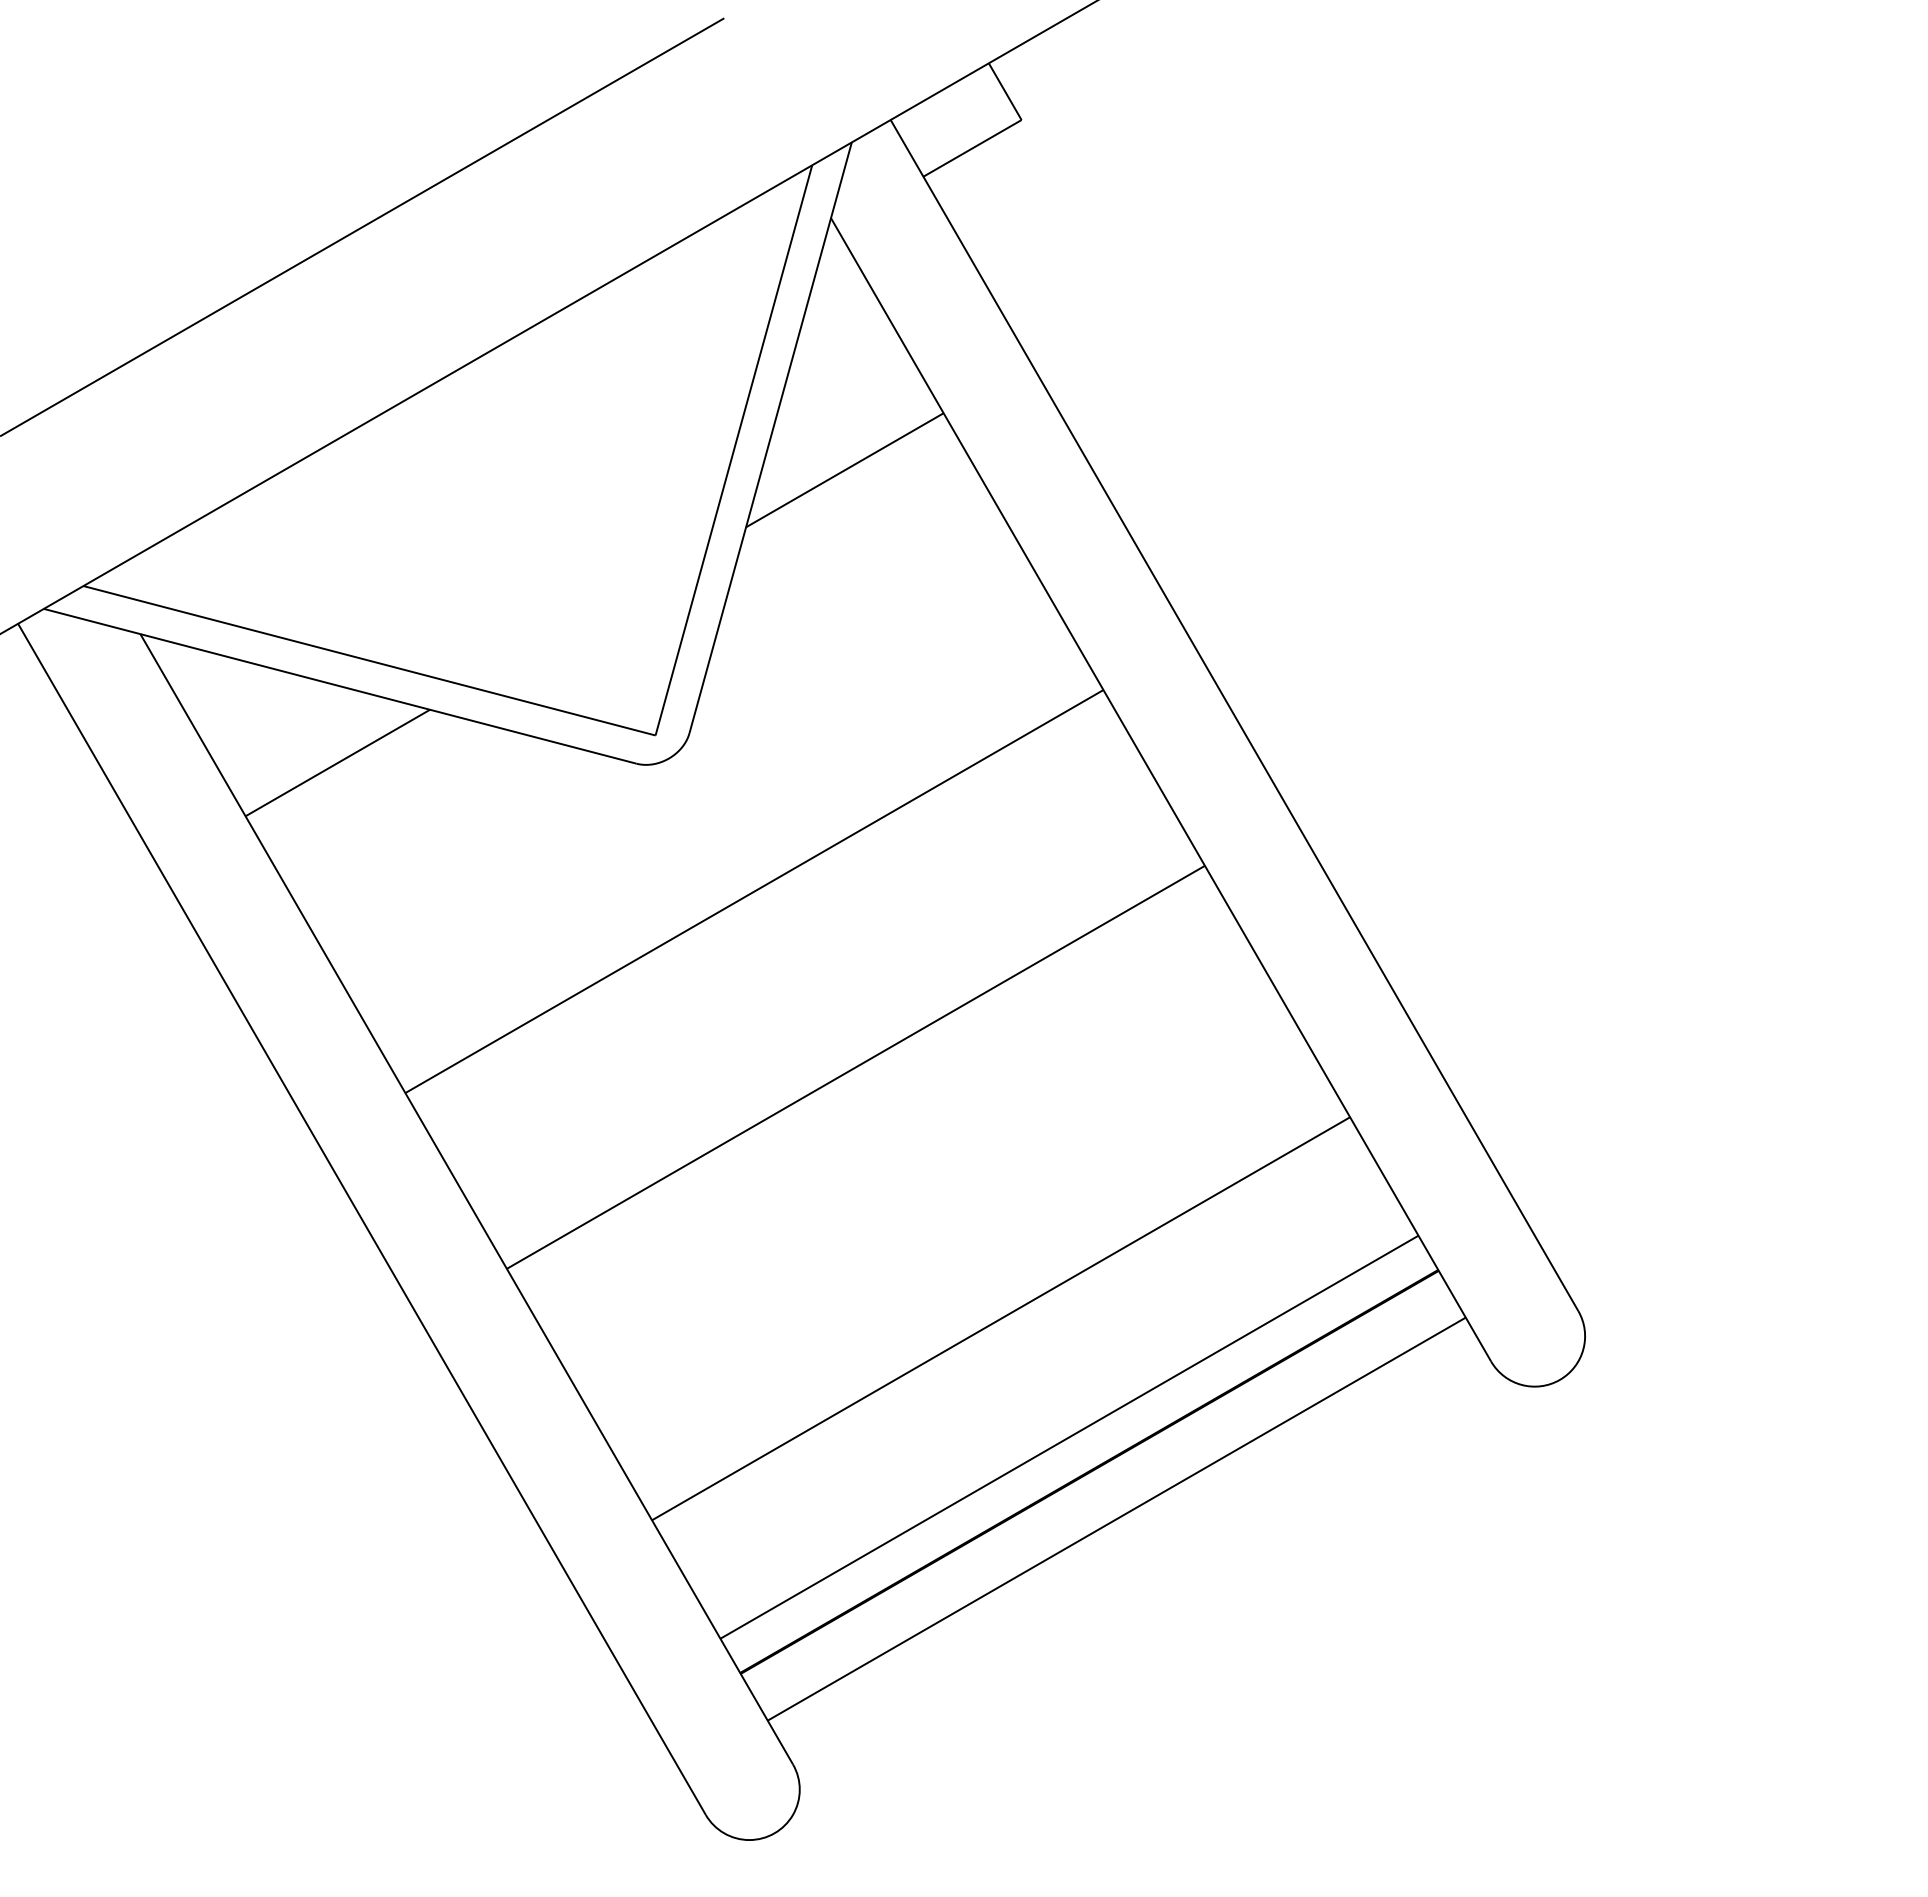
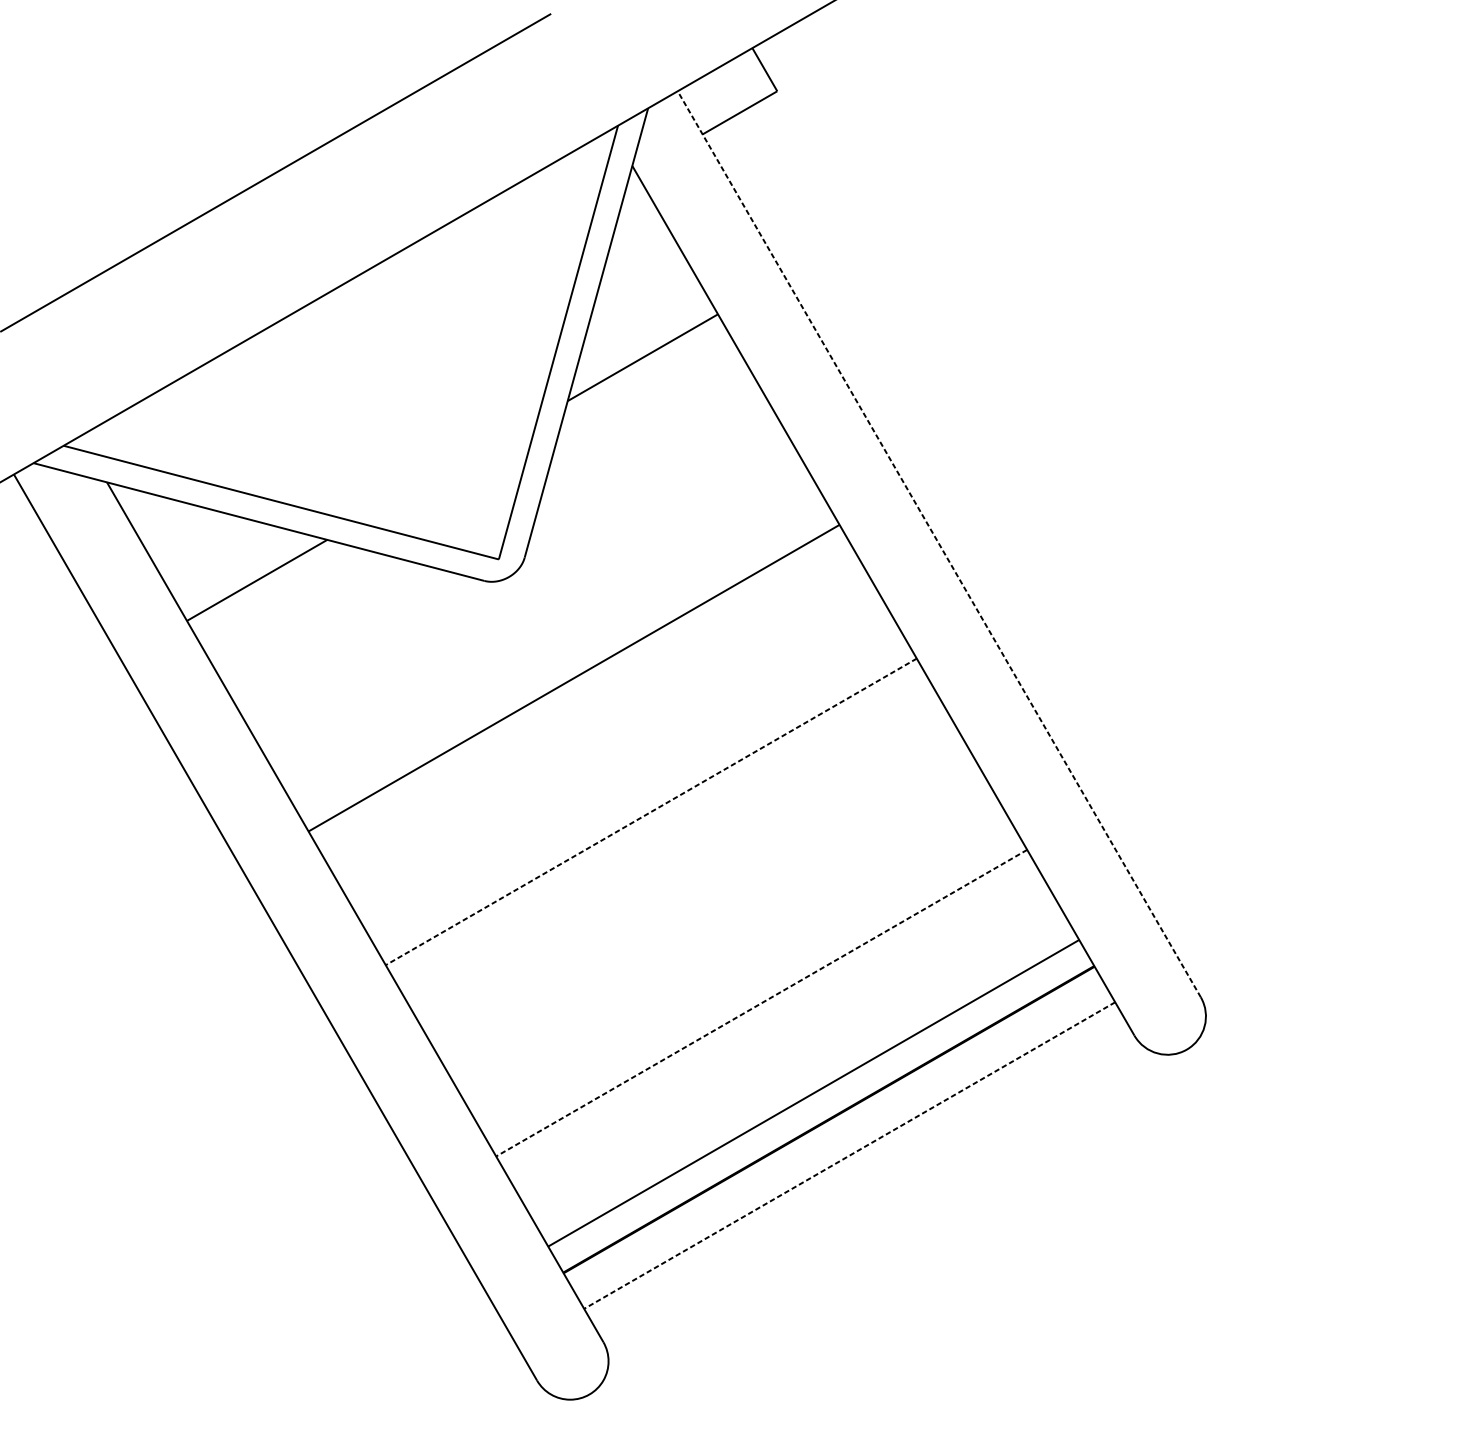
line: (1234, 715) -> (939, 544), solid -> dashed
line: (855, 1067) -> (650, 812), solid -> dashed
line: (1000, 1319) -> (761, 1003), solid -> dashed
line: (1116, 1519) -> (849, 1155), solid -> dashed

